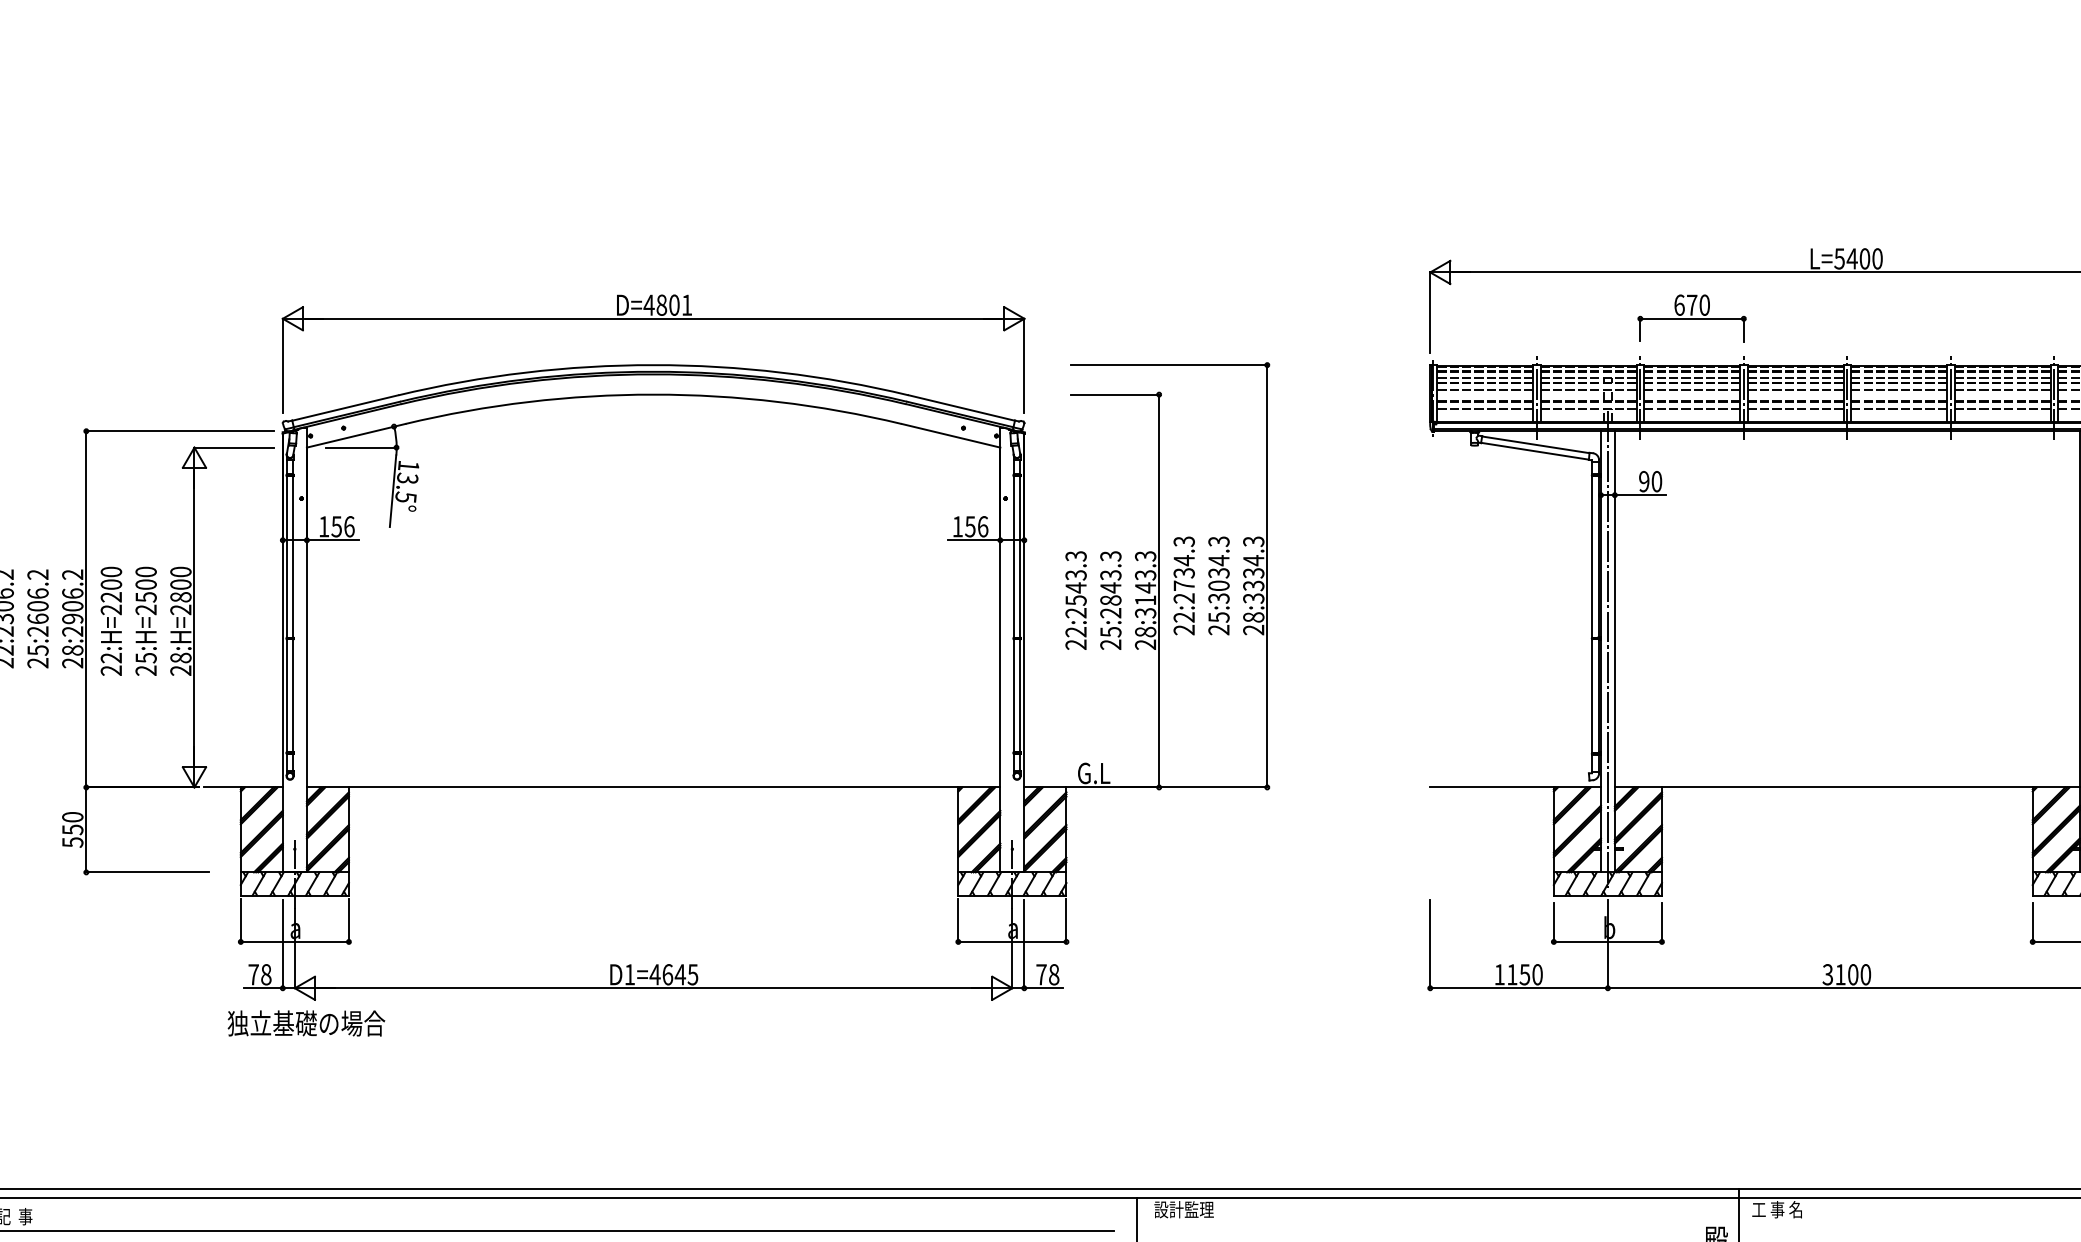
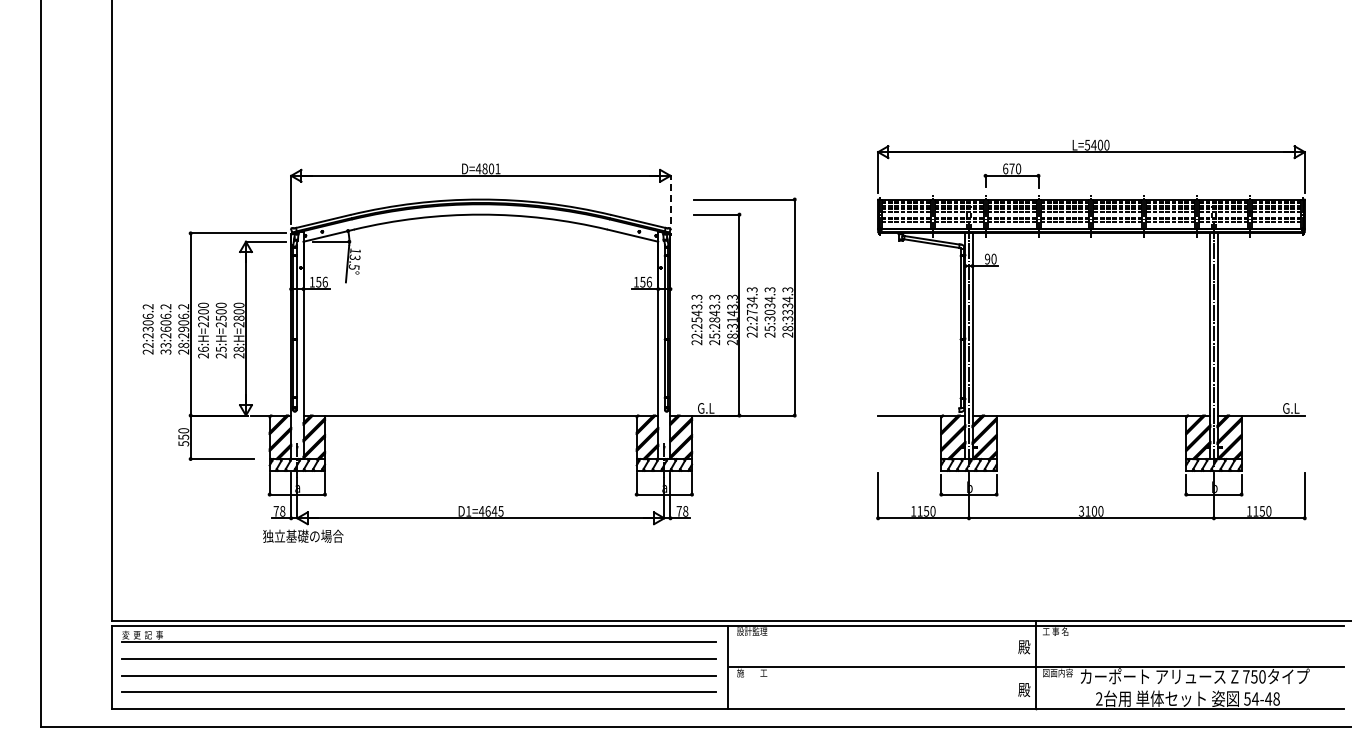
line: (1024, 365) -> (670, 199), solid -> dashed
text: (37, 656) -> (165, 348), 25:2606.2 -> 33:2606.2
text: (111, 656) -> (203, 348), 22:H=2200 -> 26:H=2200

